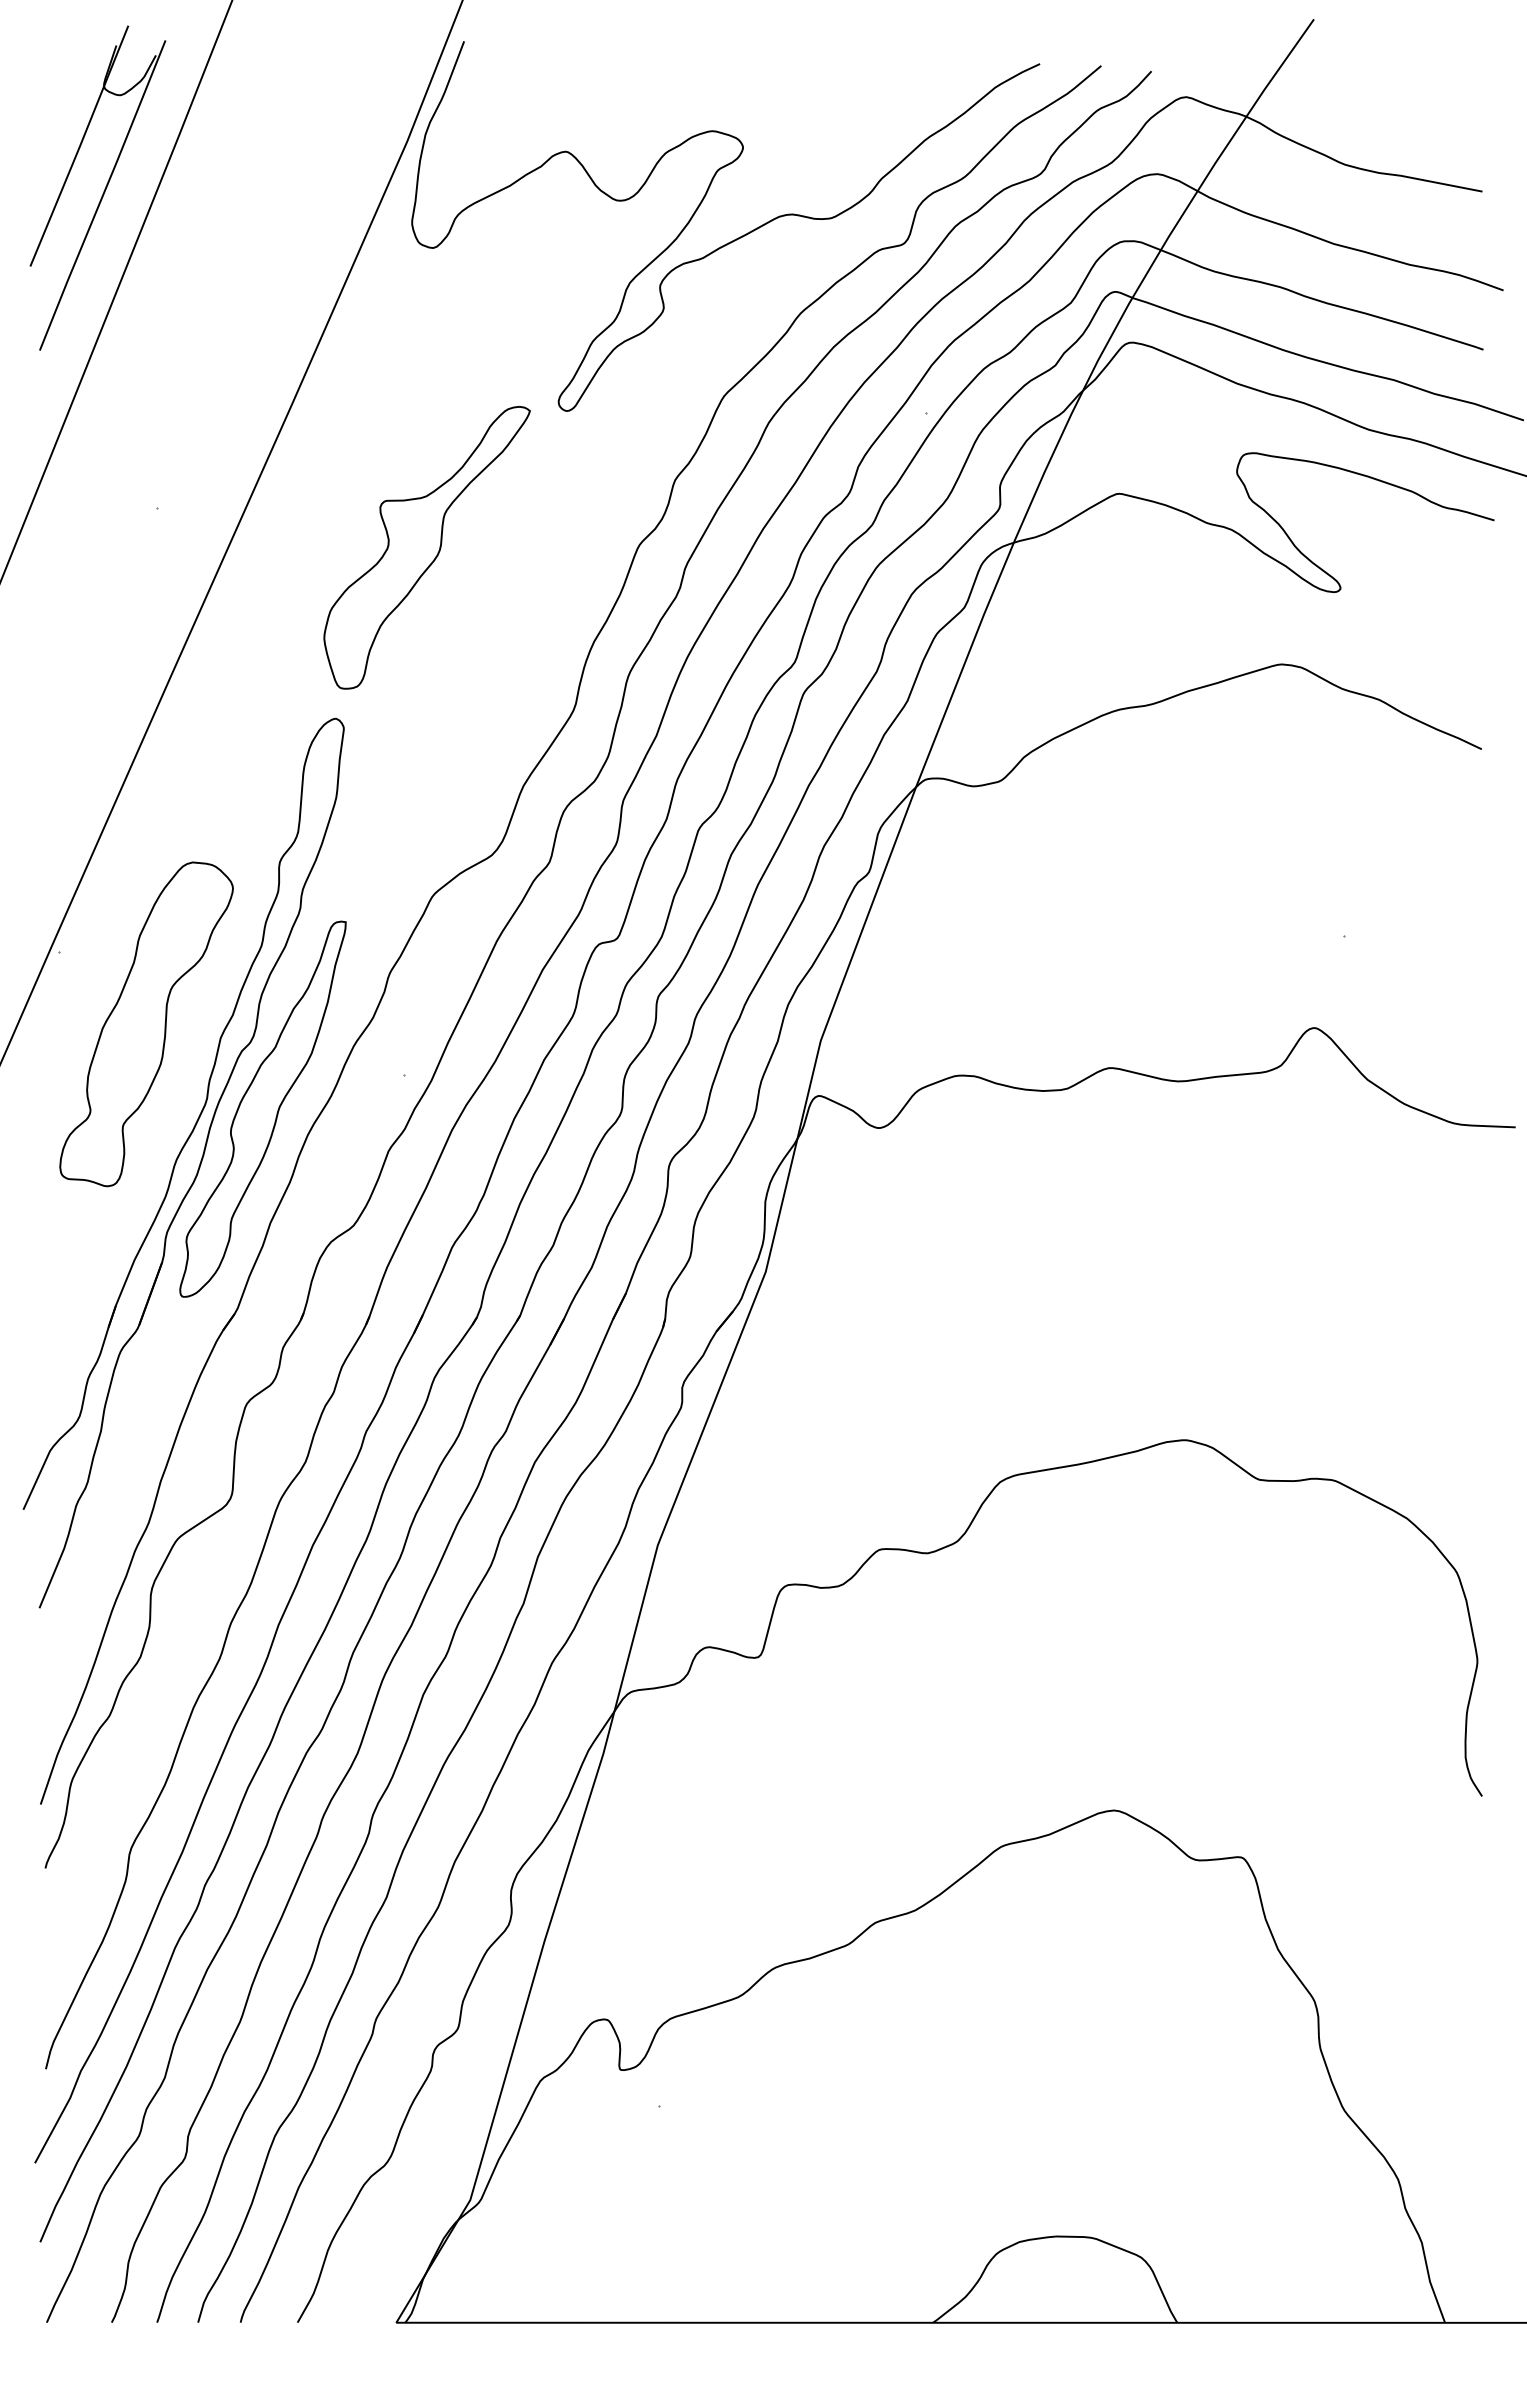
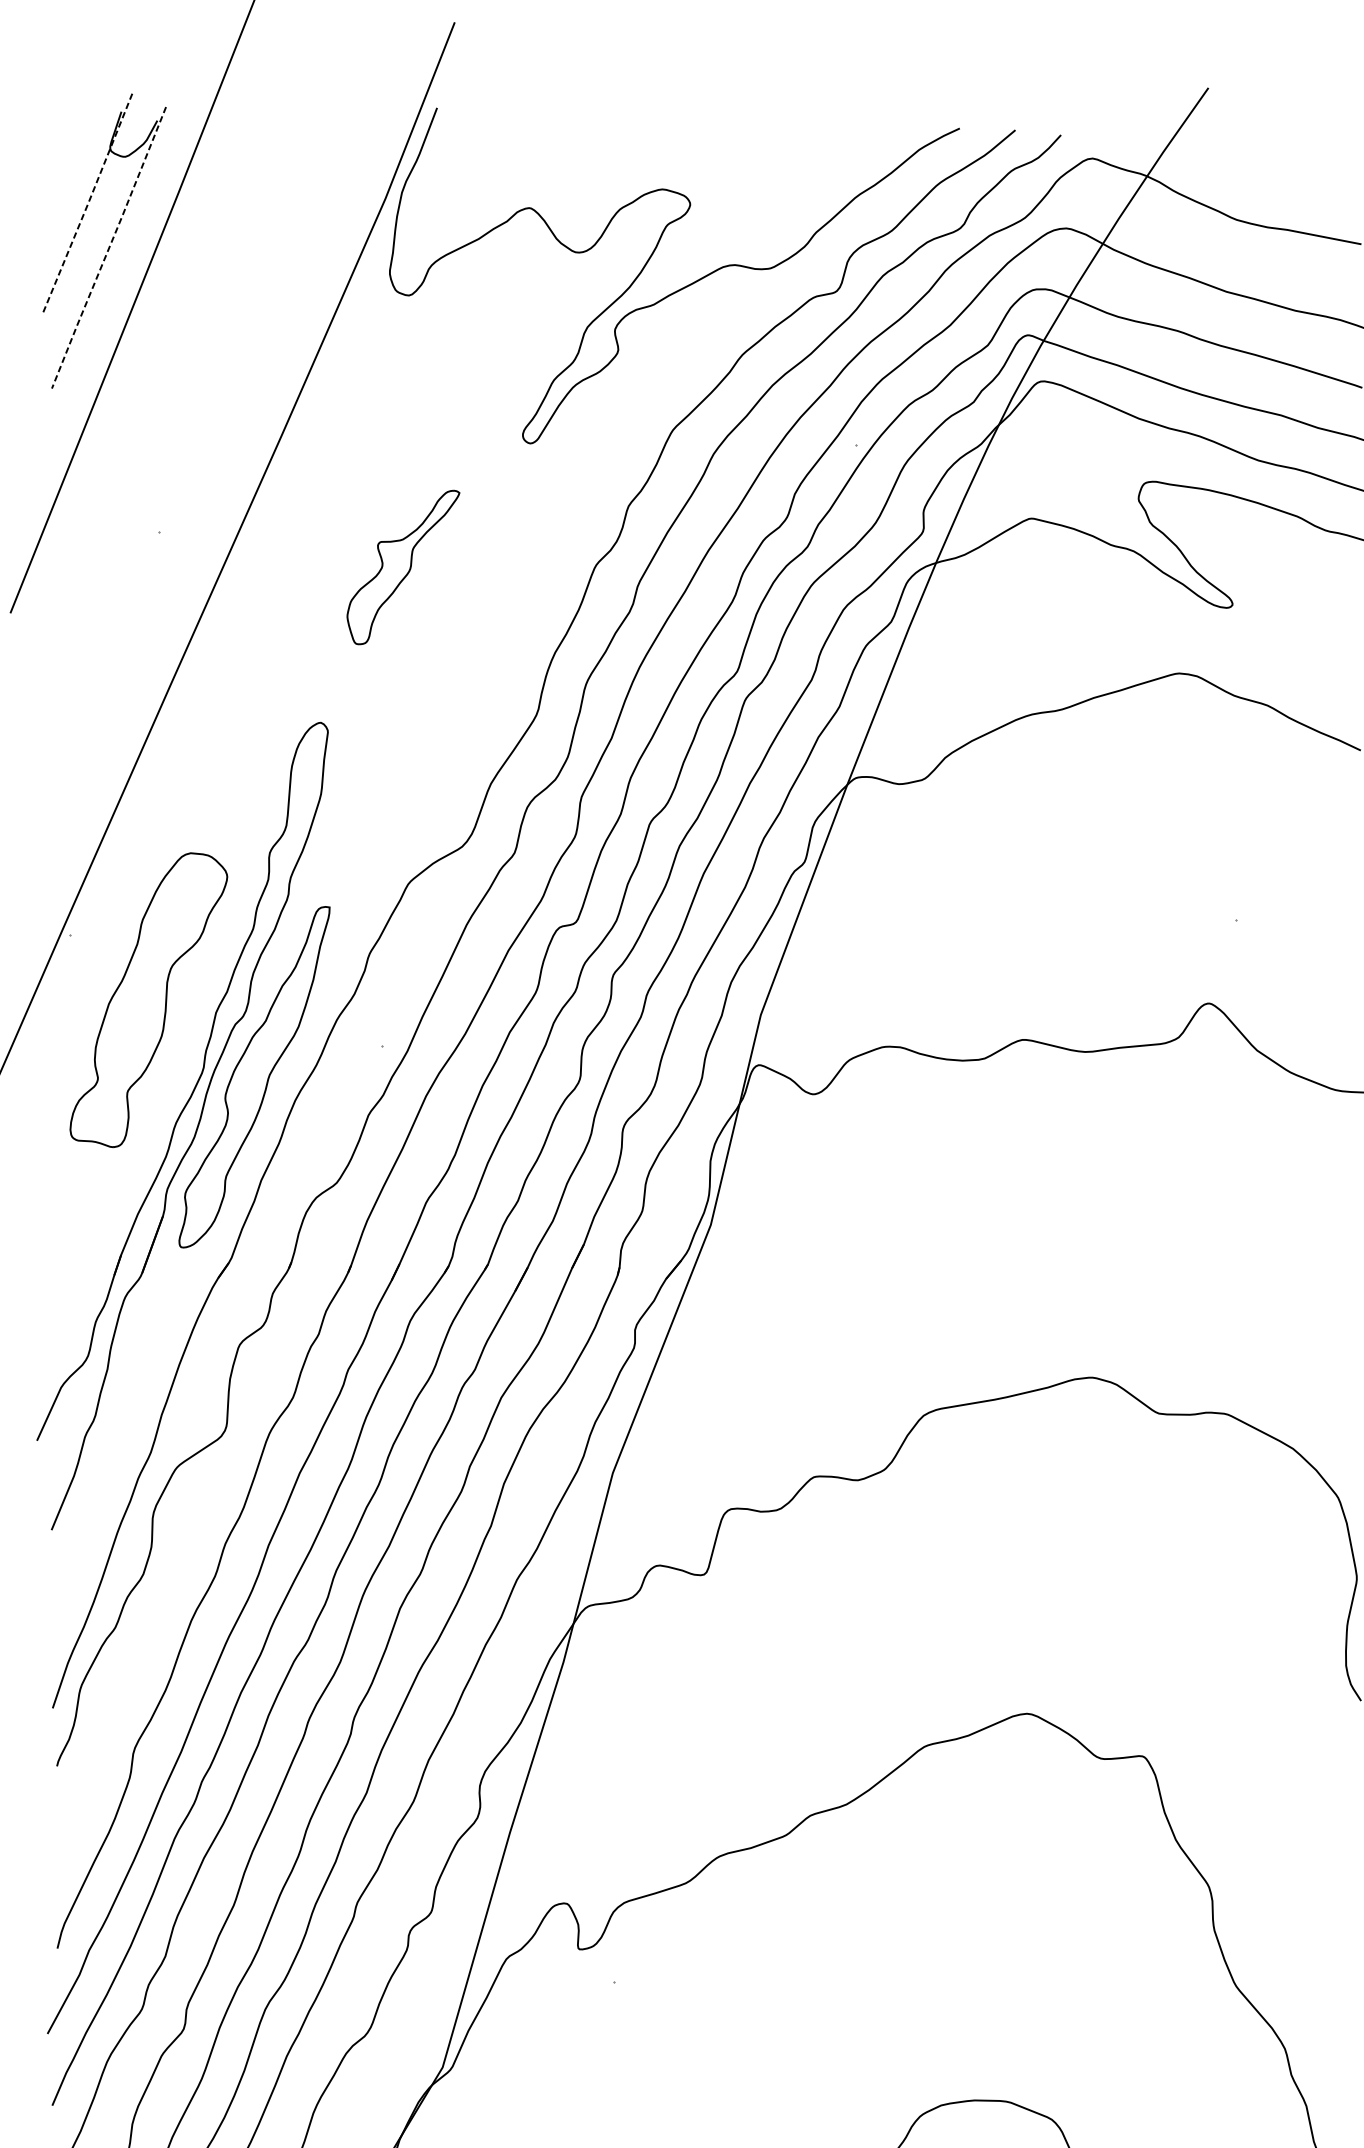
line: (79, 146) -> (87, 203), solid -> dashed
line: (102, 195) -> (108, 247), solid -> dashed
part: (426, 547) -> (402, 567), size x0.6

